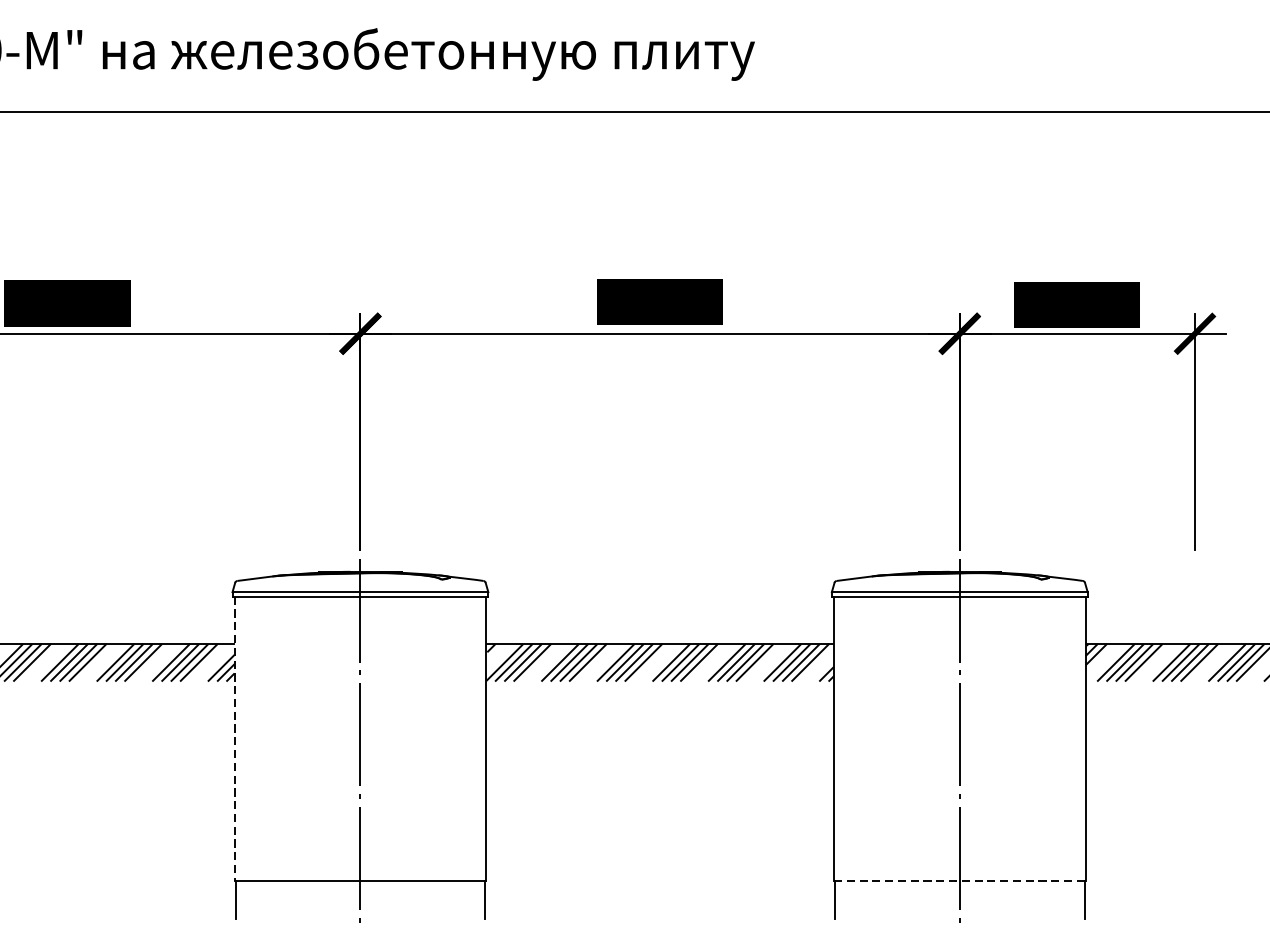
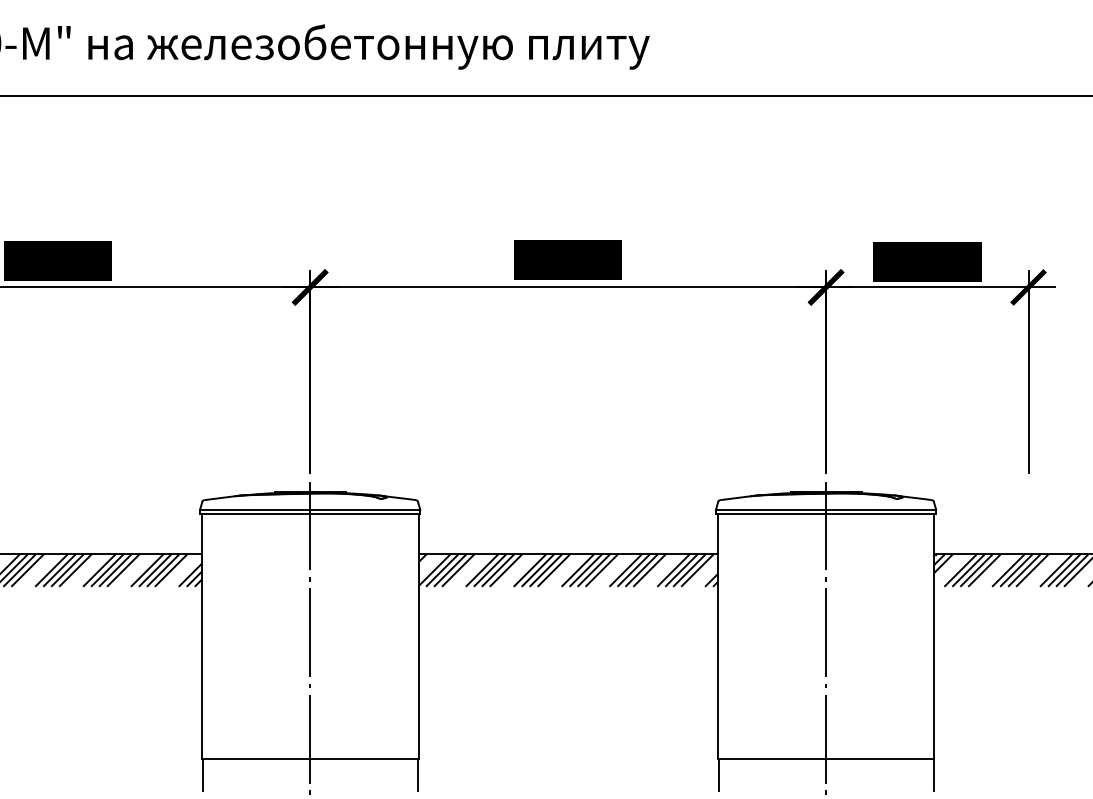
line: (234, 739) -> (201, 636), dashed -> solid
line: (960, 881) -> (826, 758), dashed -> solid

